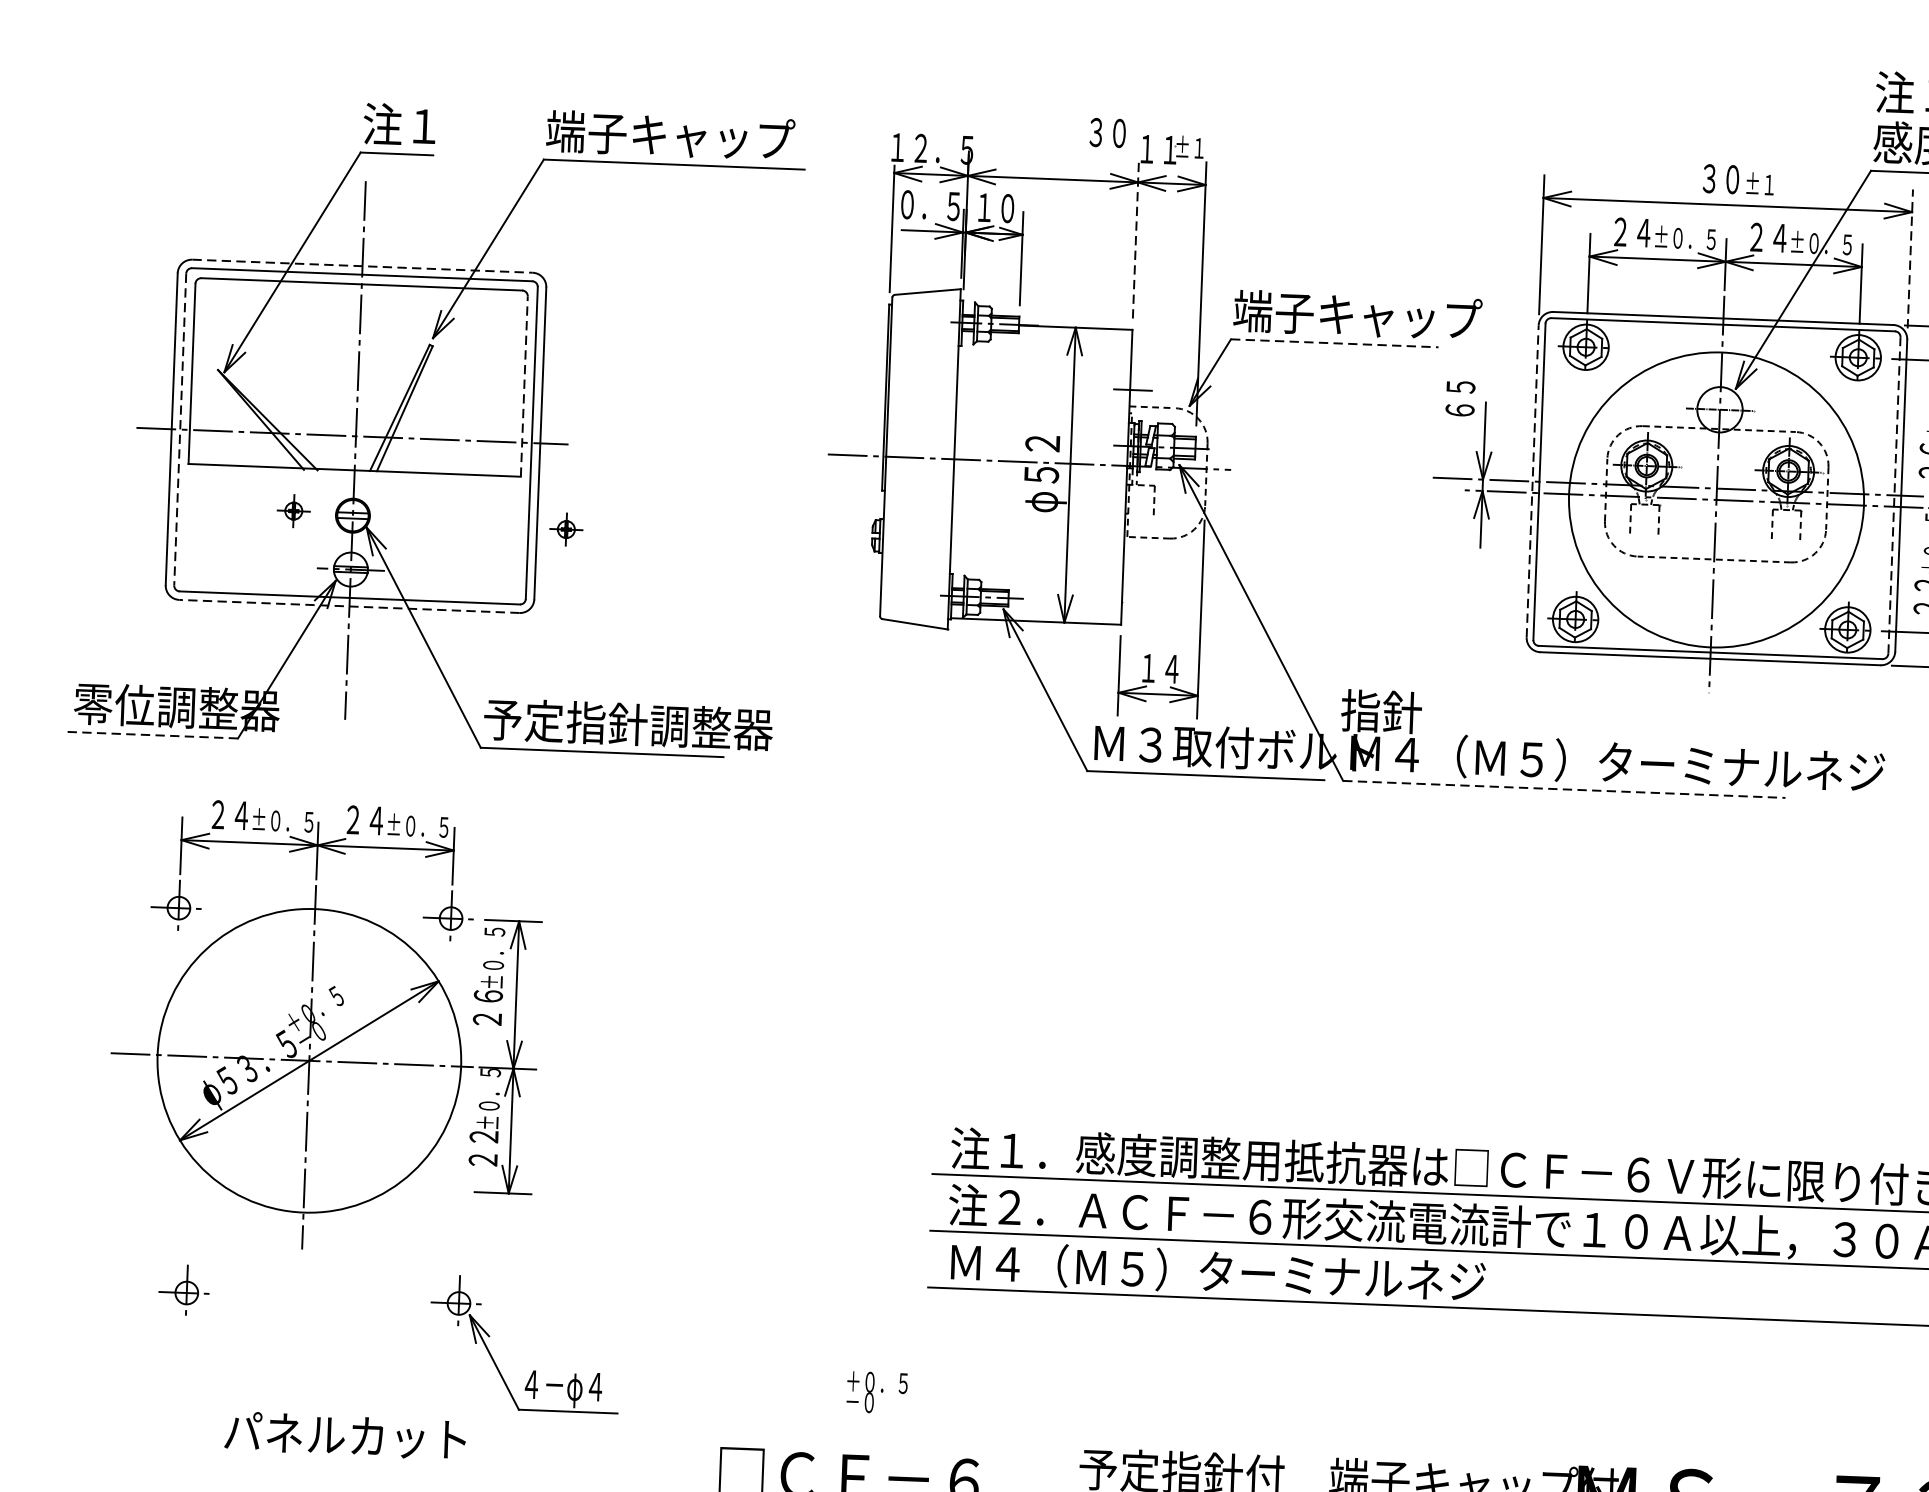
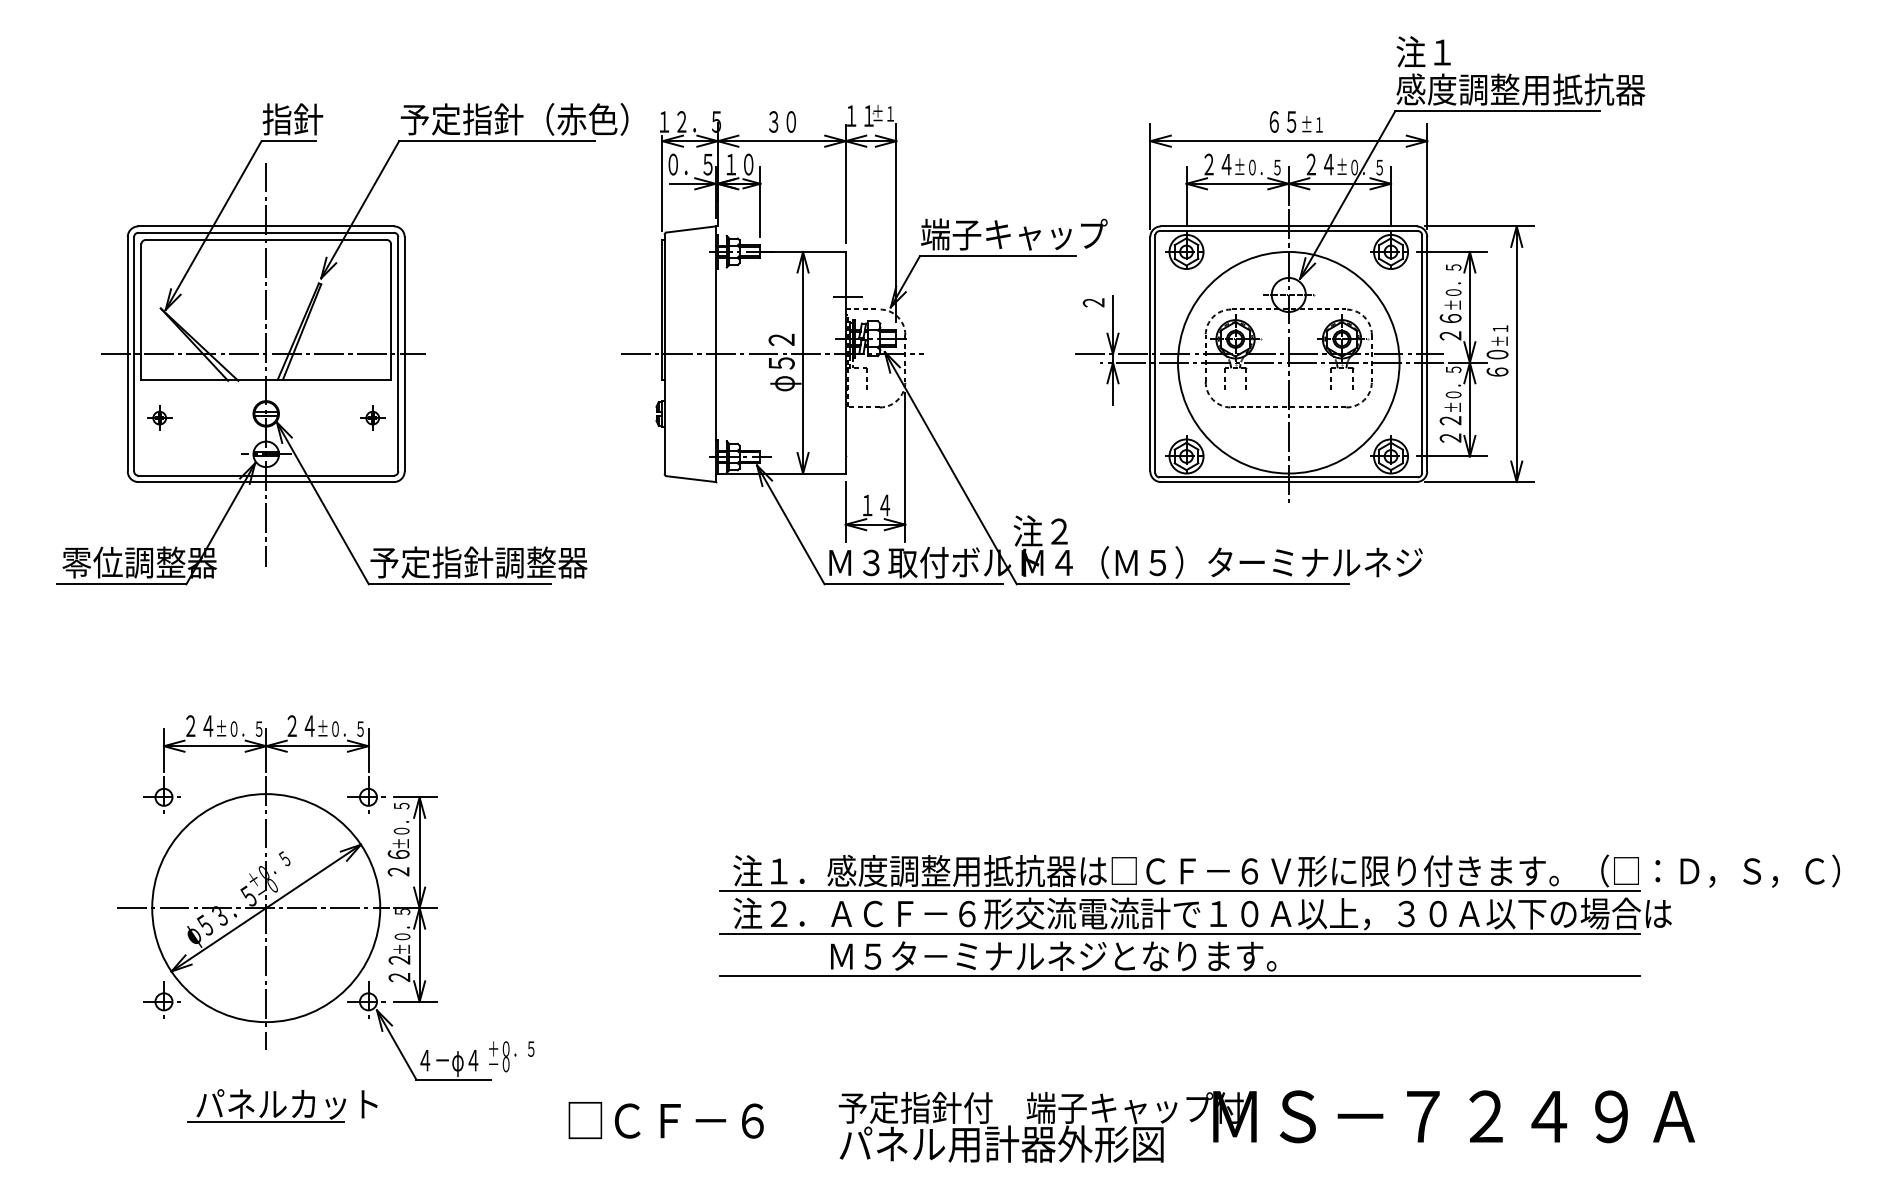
text: (402, 125) -> (292, 119), 注１ -> 指針
text: (1107, 132) -> (782, 121), moved
text: (698, 136) -> (514, 119), 端子キャップ -> 予定指針（赤色）
text: (1720, 178) -> (1282, 121), ３０ -> ６５
line: (1135, 238) -> (845, 183), dashed -> solid
line: (1910, 257) -> (1427, 175), dashed -> solid
line: (362, 266) -> (266, 226), dashed -> solid
line: (1334, 343) -> (997, 256), dashed -> solid
line: (524, 387) -> (391, 312), dashed -> solid
text: (1460, 399) -> (1093, 294), ６５ -> ２
line: (180, 429) -> (134, 354), dashed -> solid
line: (1532, 480) -> (1150, 353), dashed -> solid
line: (1894, 495) -> (1422, 354), dashed -> solid
part: (293, 510) -> (159, 417), moved
part: (566, 528) -> (372, 417), moved
line: (349, 607) -> (266, 482), dashed -> solid
text: (1381, 712) -> (1043, 531), 指針 -> 注２
line: (151, 735) -> (121, 584), dashed -> solid
line: (1565, 789) -> (1183, 584), dashed -> solid
part: (325, 1027) -> (277, 882), moved
text: (1310, 1274) -> (1006, 955), Ｍ４（Ｍ５）ターミナルネジ -> Ｍ５タ－ミナルネジとなります。
text: (876, 1392) -> (511, 1056), moved
line: (315, 1458) -> (265, 1122), added

